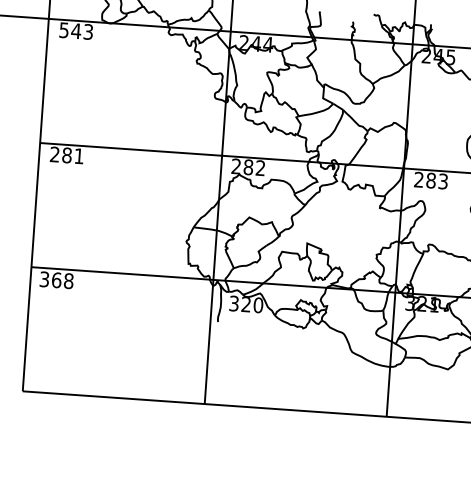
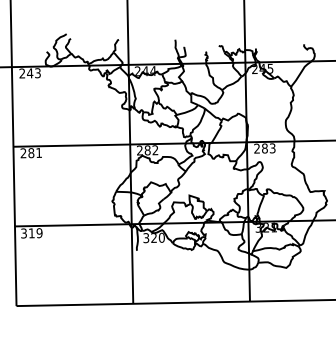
text: (64, 30) -> (22, 73), 543 -> 243
text: (62, 281) -> (35, 233), 368 -> 319

